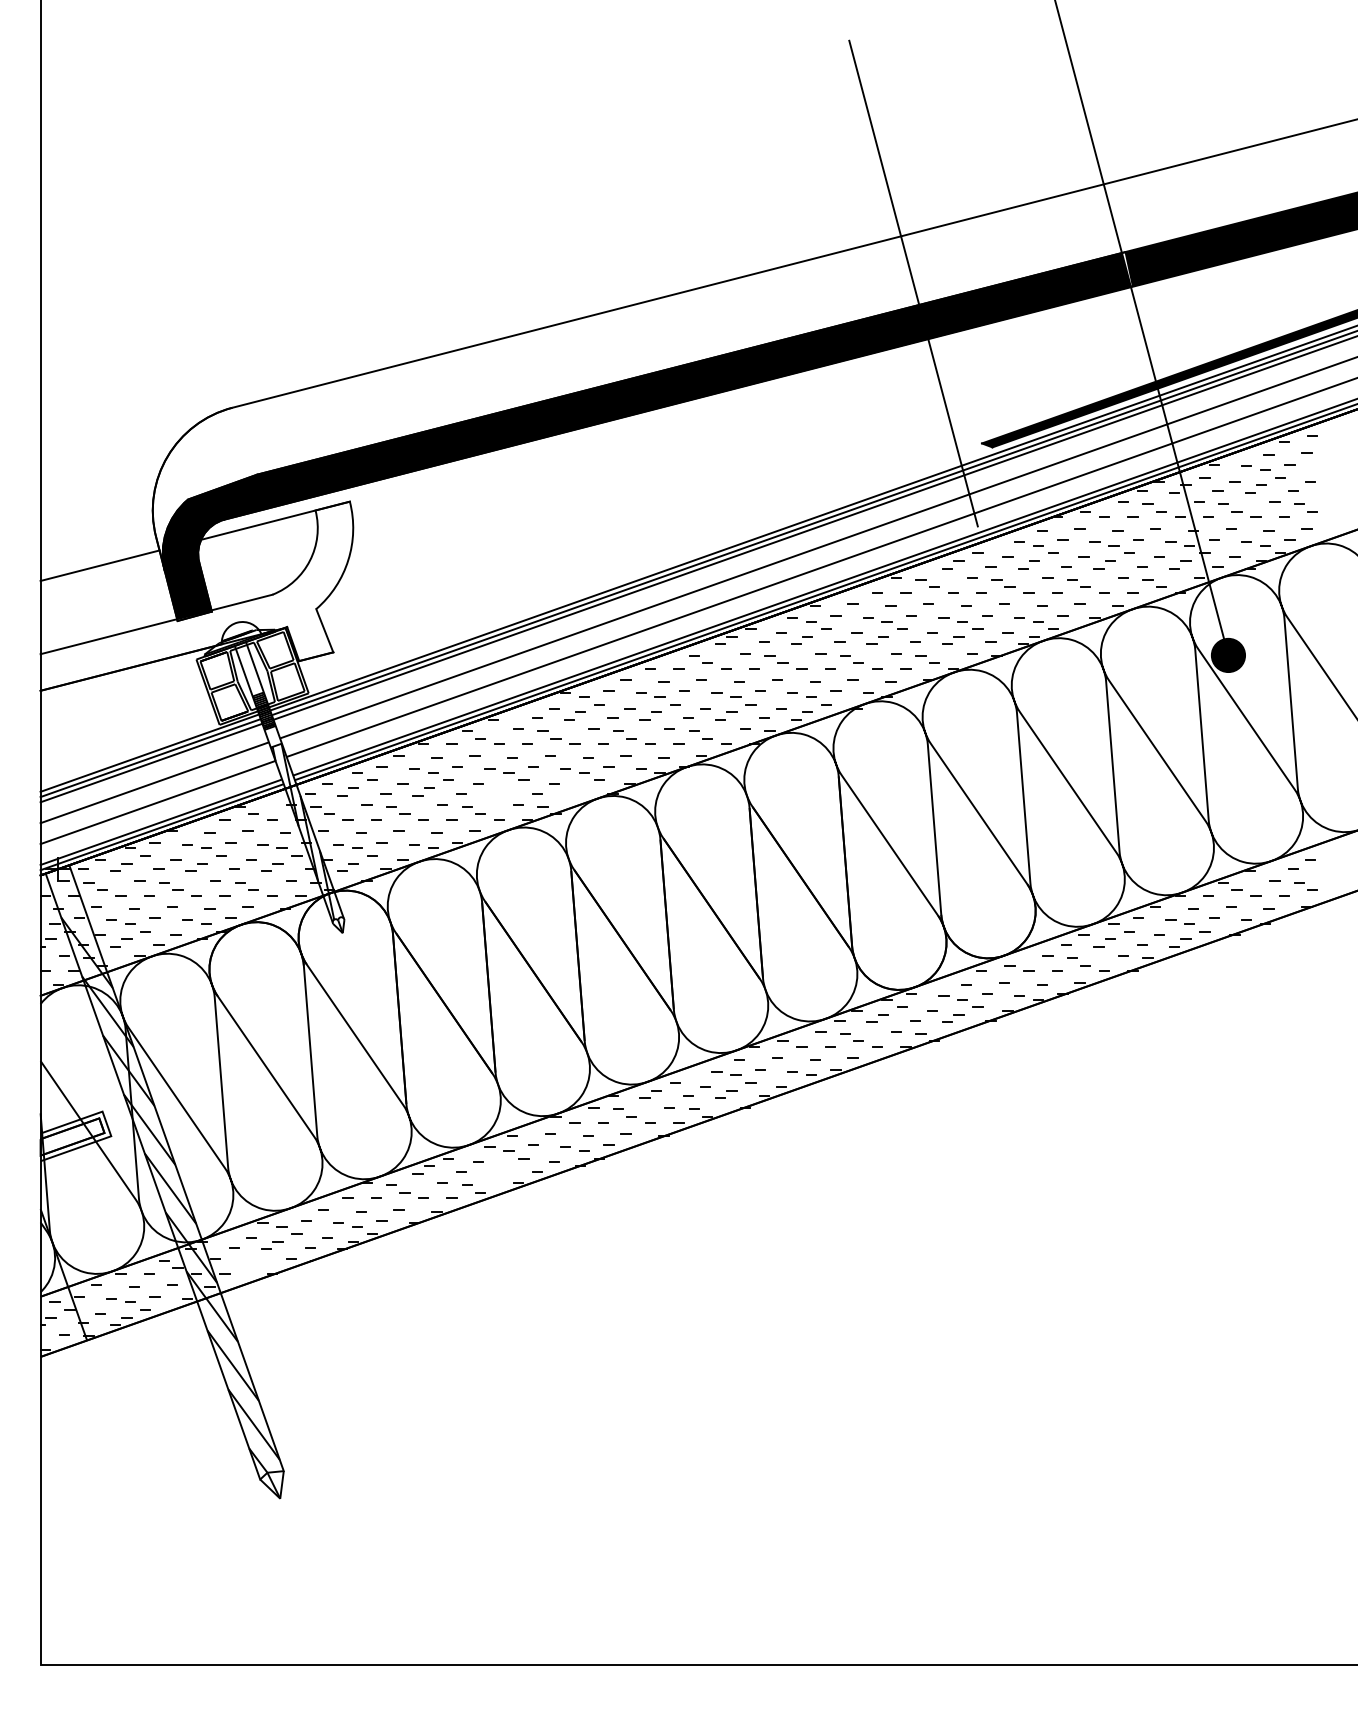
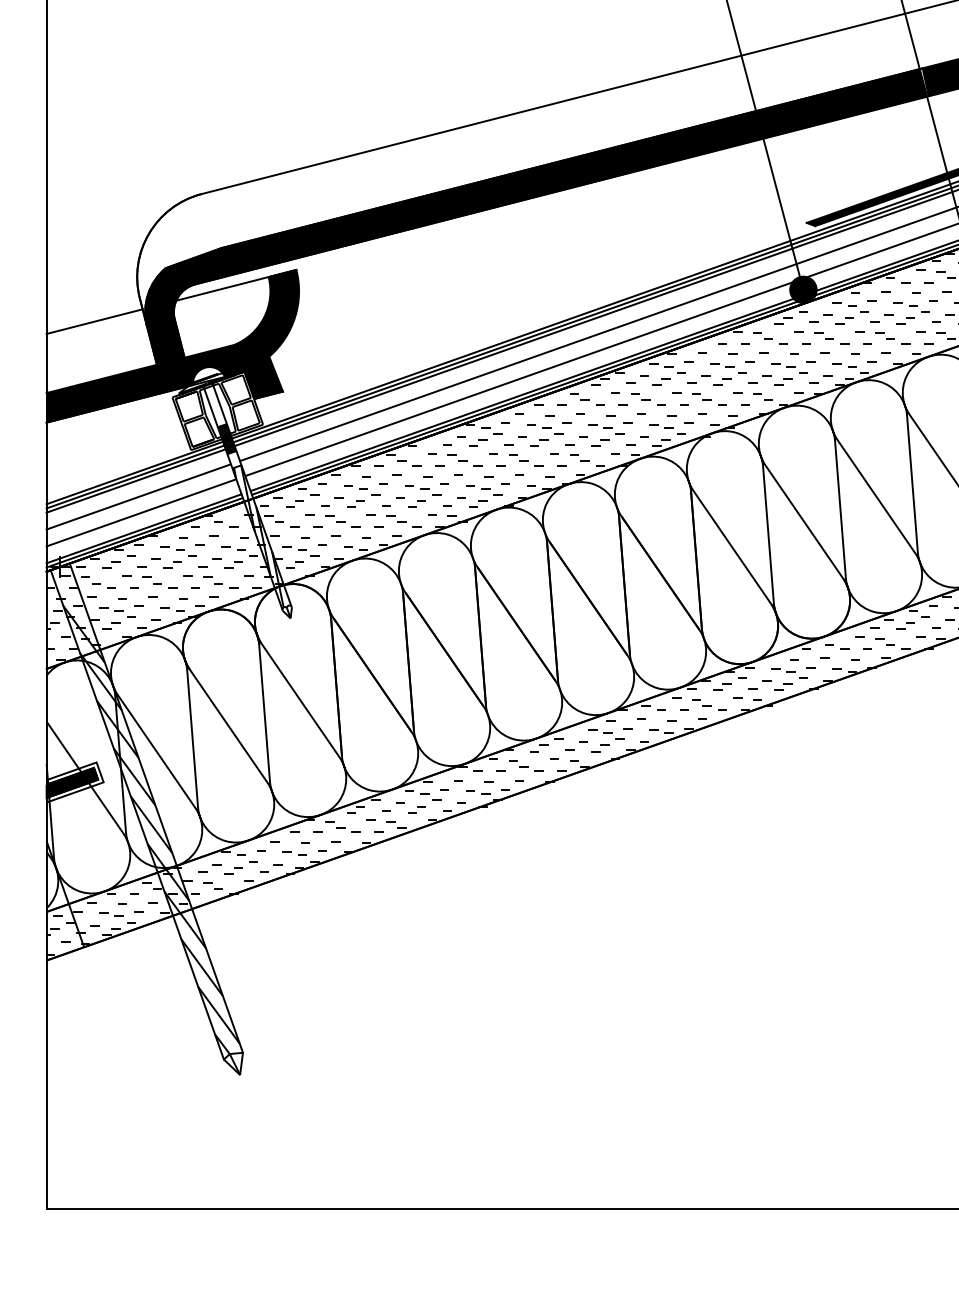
fill: (977, 525) -> (803, 289), added
fill: (196, 595) -> (172, 345), added
part: (499, 791) -> (417, 503), added
part: (574, 791) -> (477, 503), added
fill: (72, 1136) -> (72, 782), added
part: (499, 1169) -> (417, 809), added
part: (246, 1264) -> (212, 885), added

